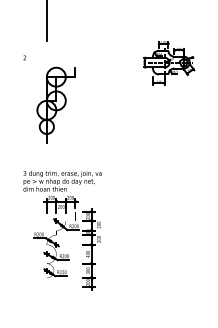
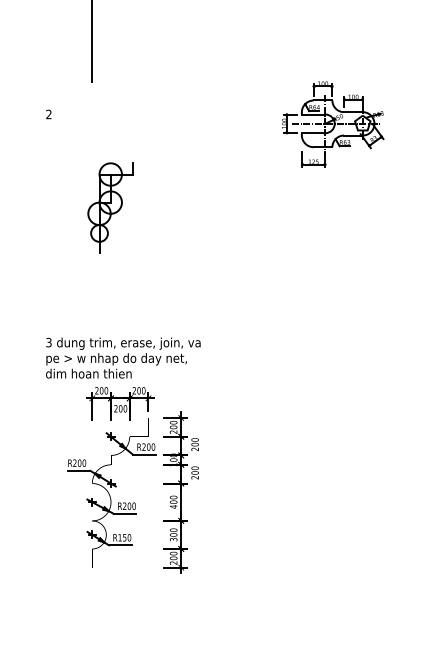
part: (55, 104) -> (109, 206), size x0.6

